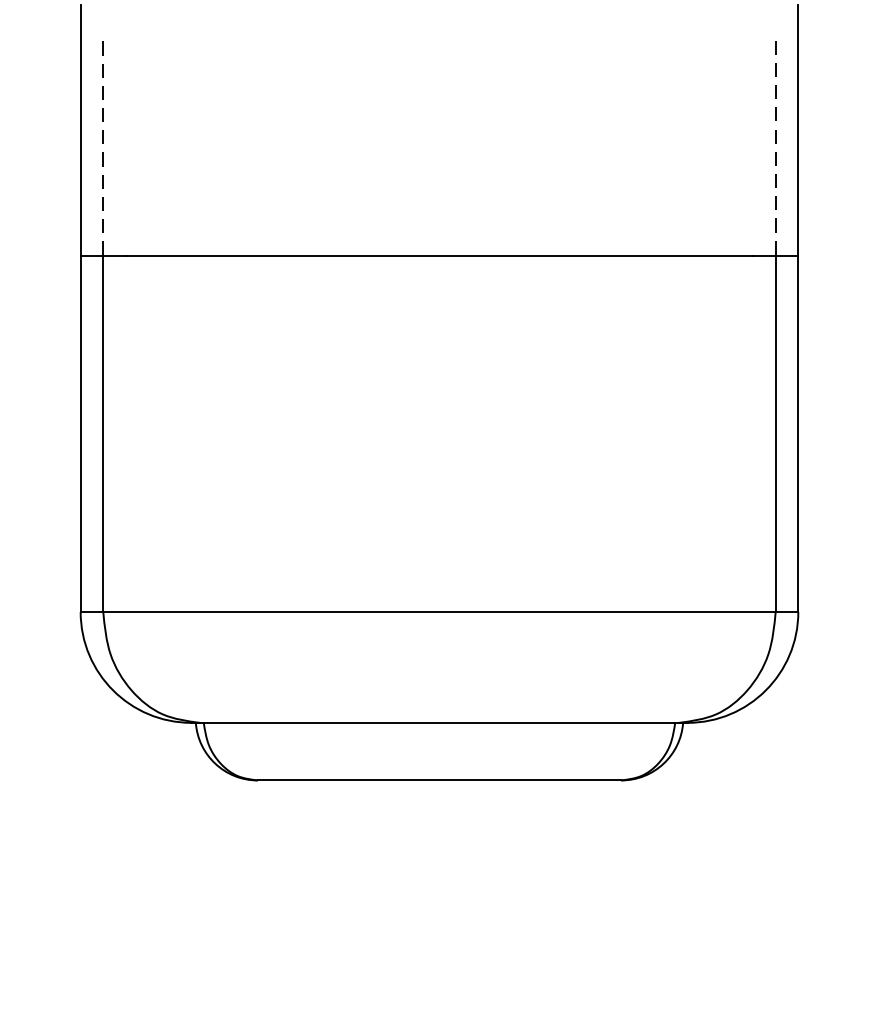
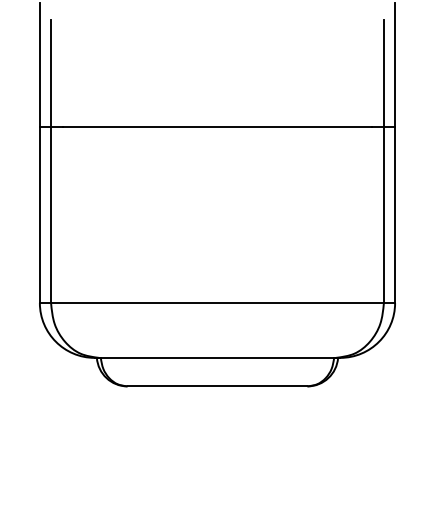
line: (104, 146) -> (51, 72), dashed -> solid
line: (774, 148) -> (383, 73), dashed -> solid

